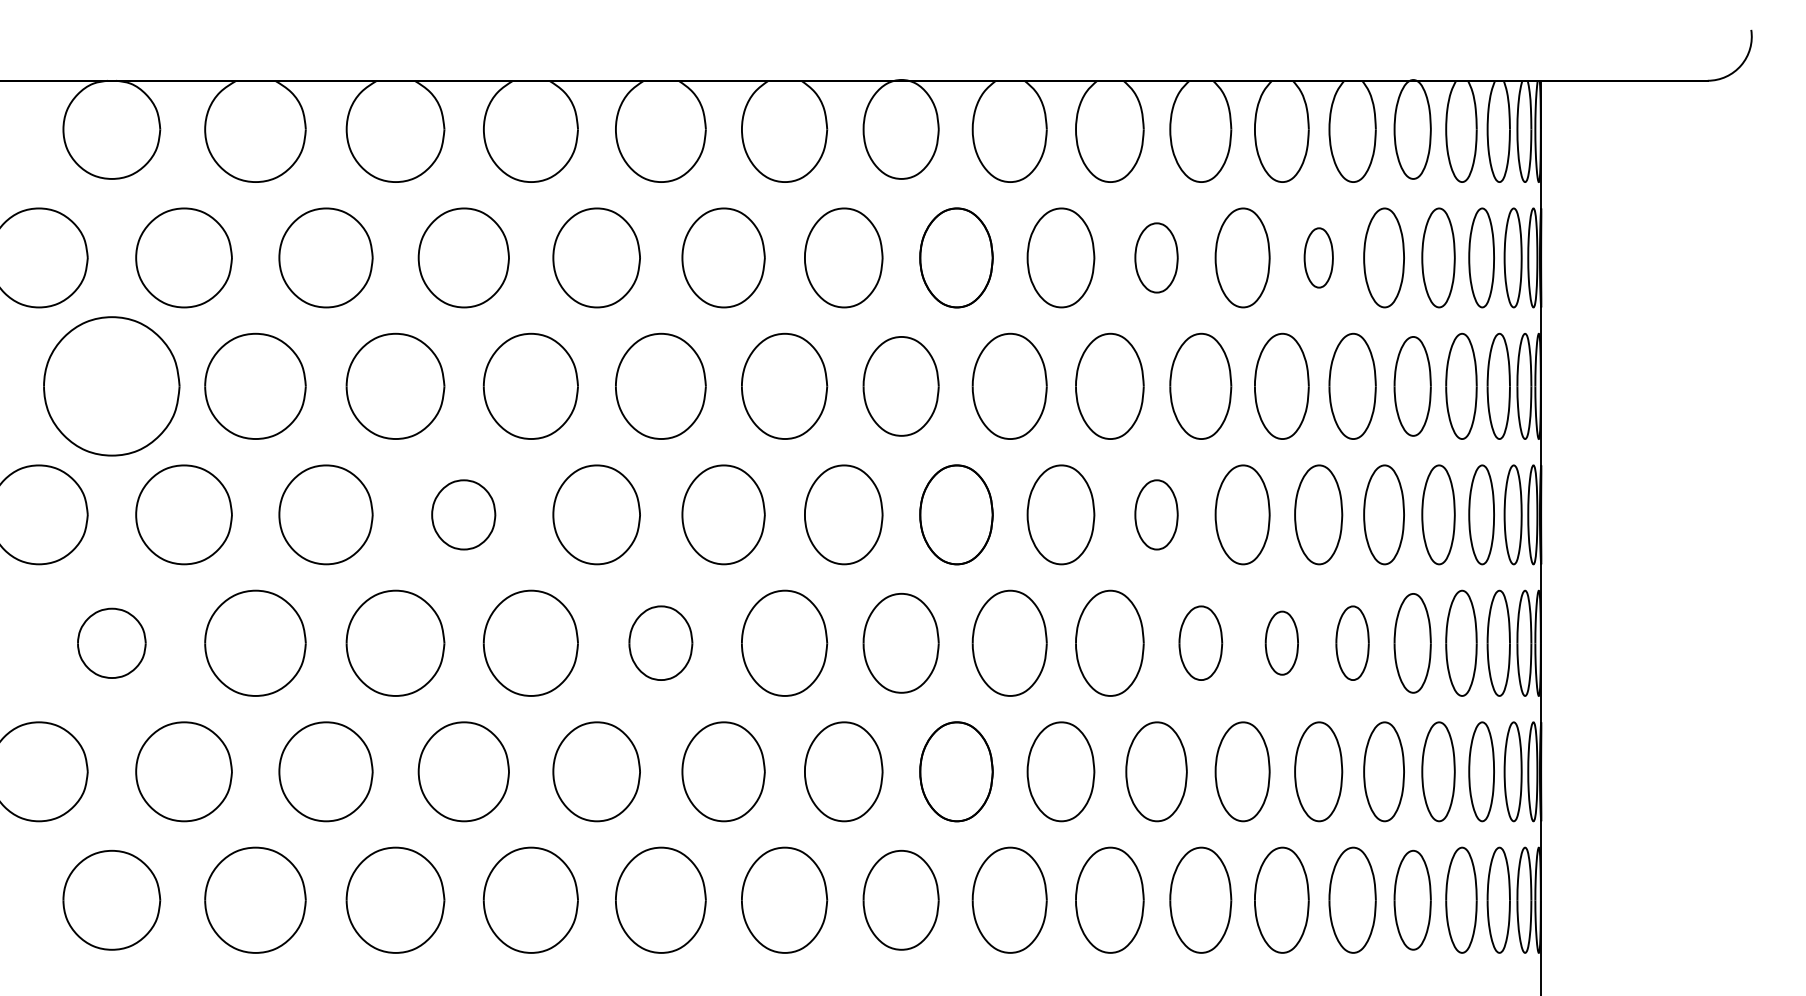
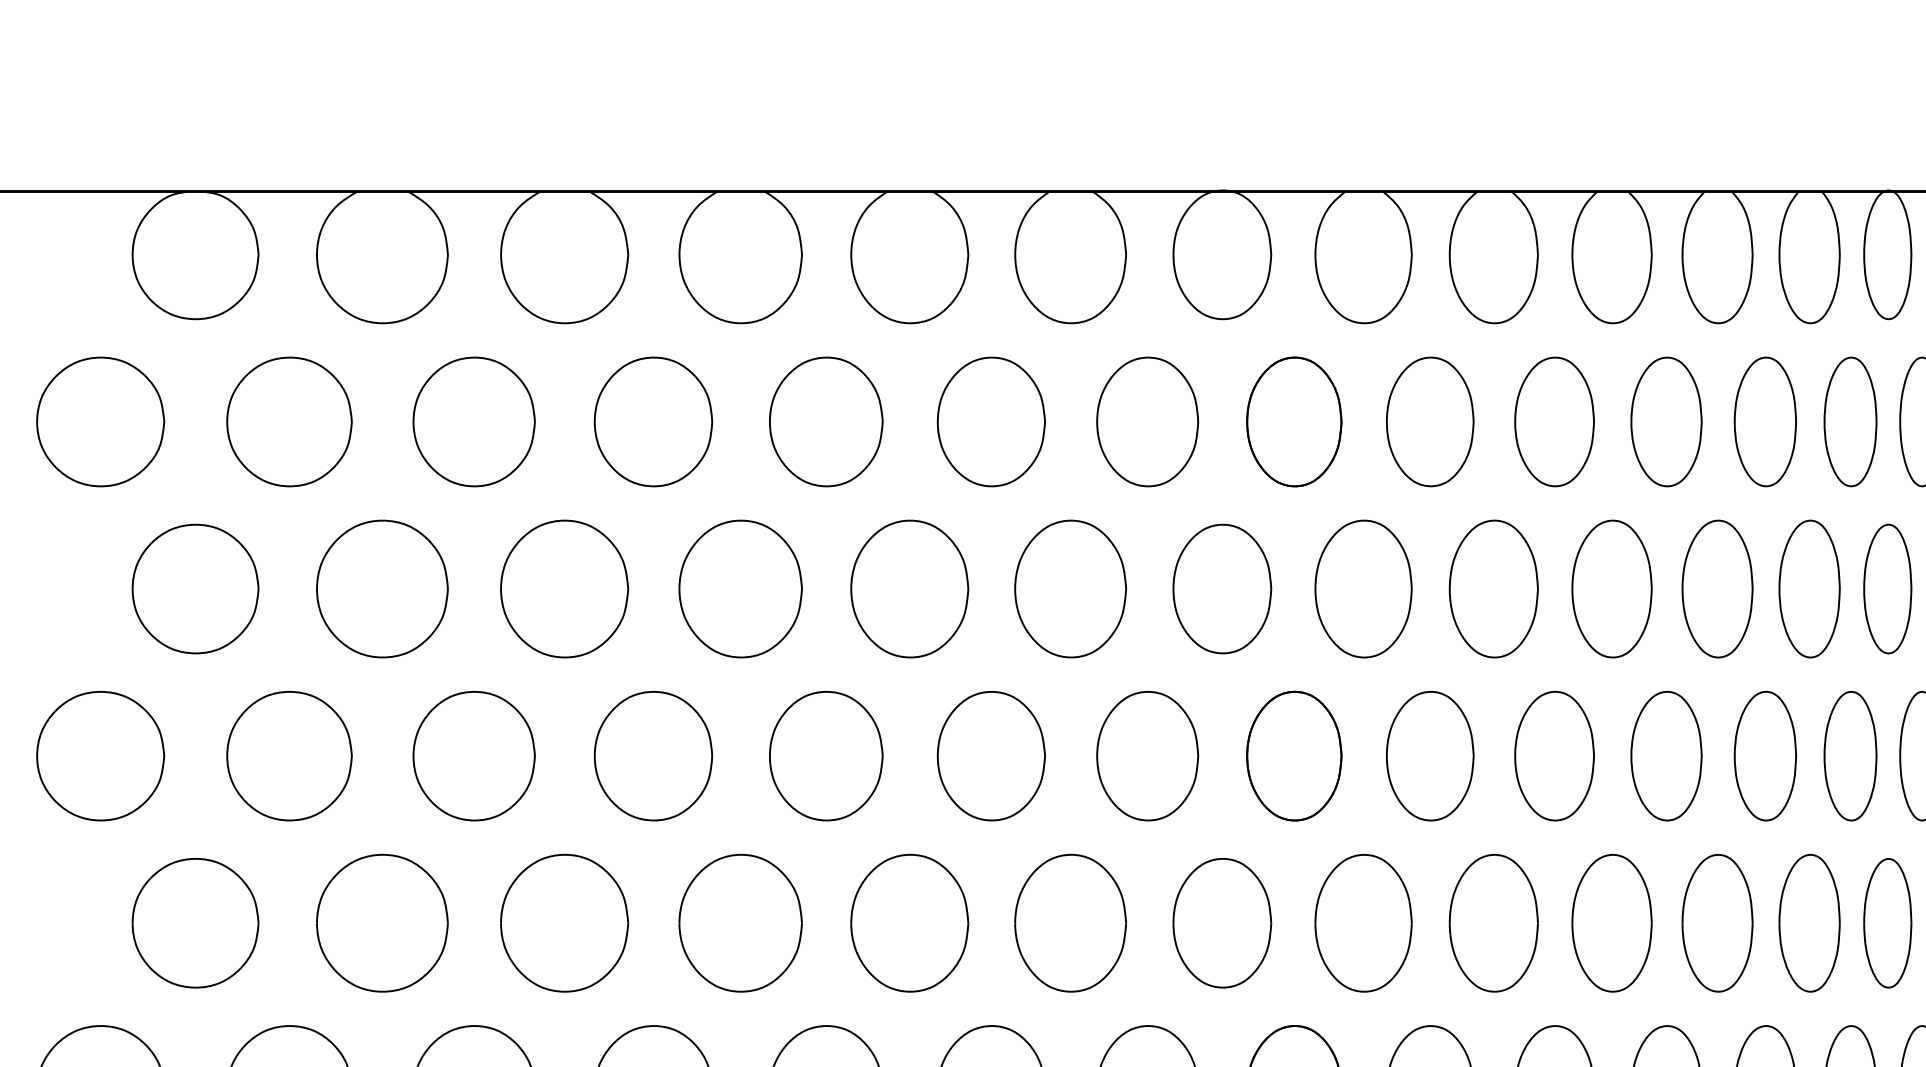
part: (1156, 257) -> (1554, 421), size x1.43
part: (1318, 257) -> (1765, 421), size x1.67
part: (111, 386) -> (195, 589), size x0.71
part: (463, 514) -> (653, 755), size x1.43
part: (1156, 514) -> (1554, 755), size x1.43
part: (660, 642) -> (909, 922), size x1.43
part: (1200, 642) -> (1611, 922), size x1.43
part: (1281, 642) -> (1717, 922), size x1.67
part: (1352, 642) -> (1809, 922), size x1.43
part: (111, 643) -> (195, 923), size x1.43

